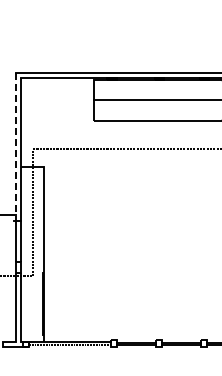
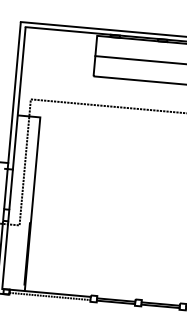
line: (16, 147) -> (14, 95), dashed -> solid

